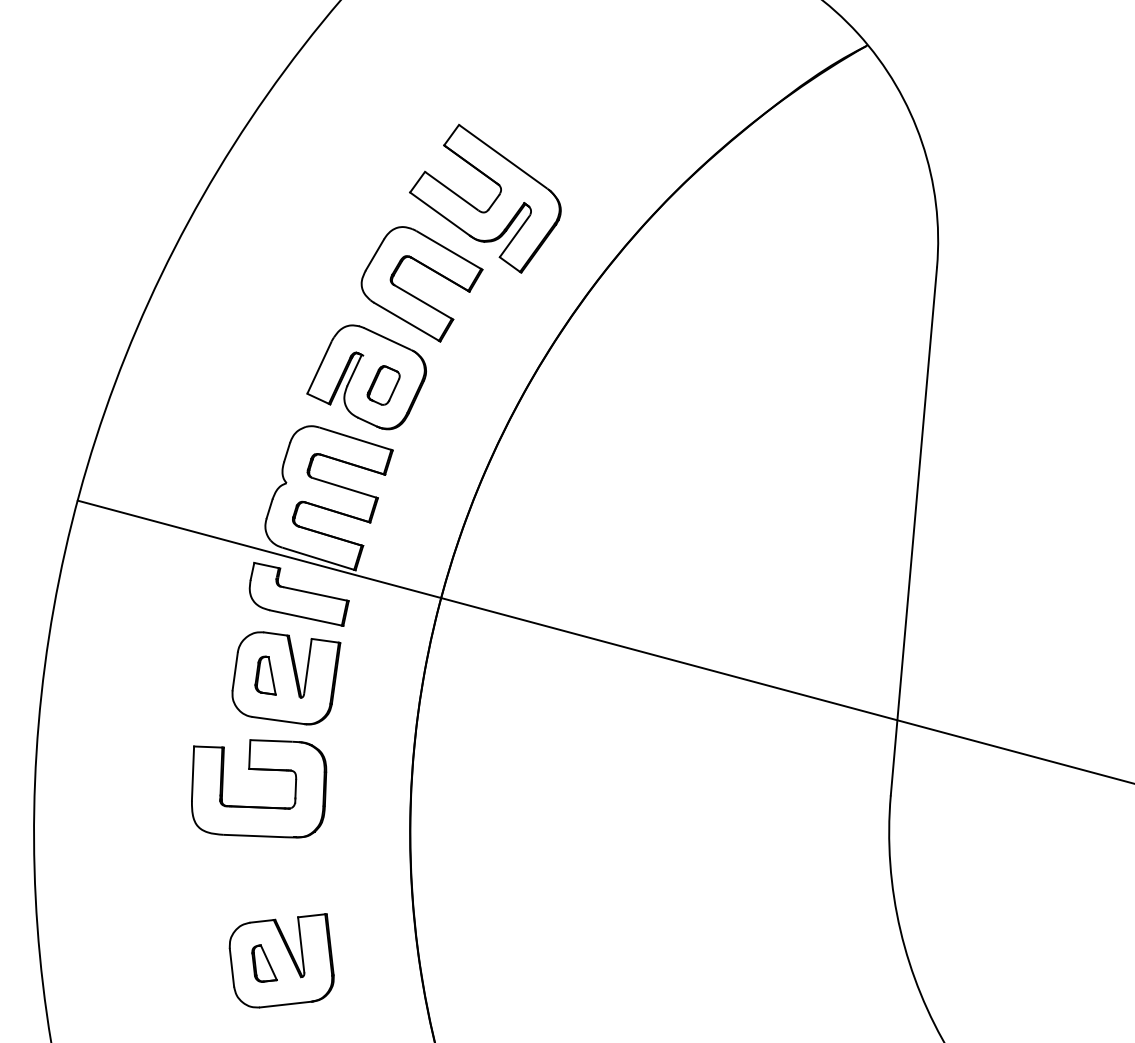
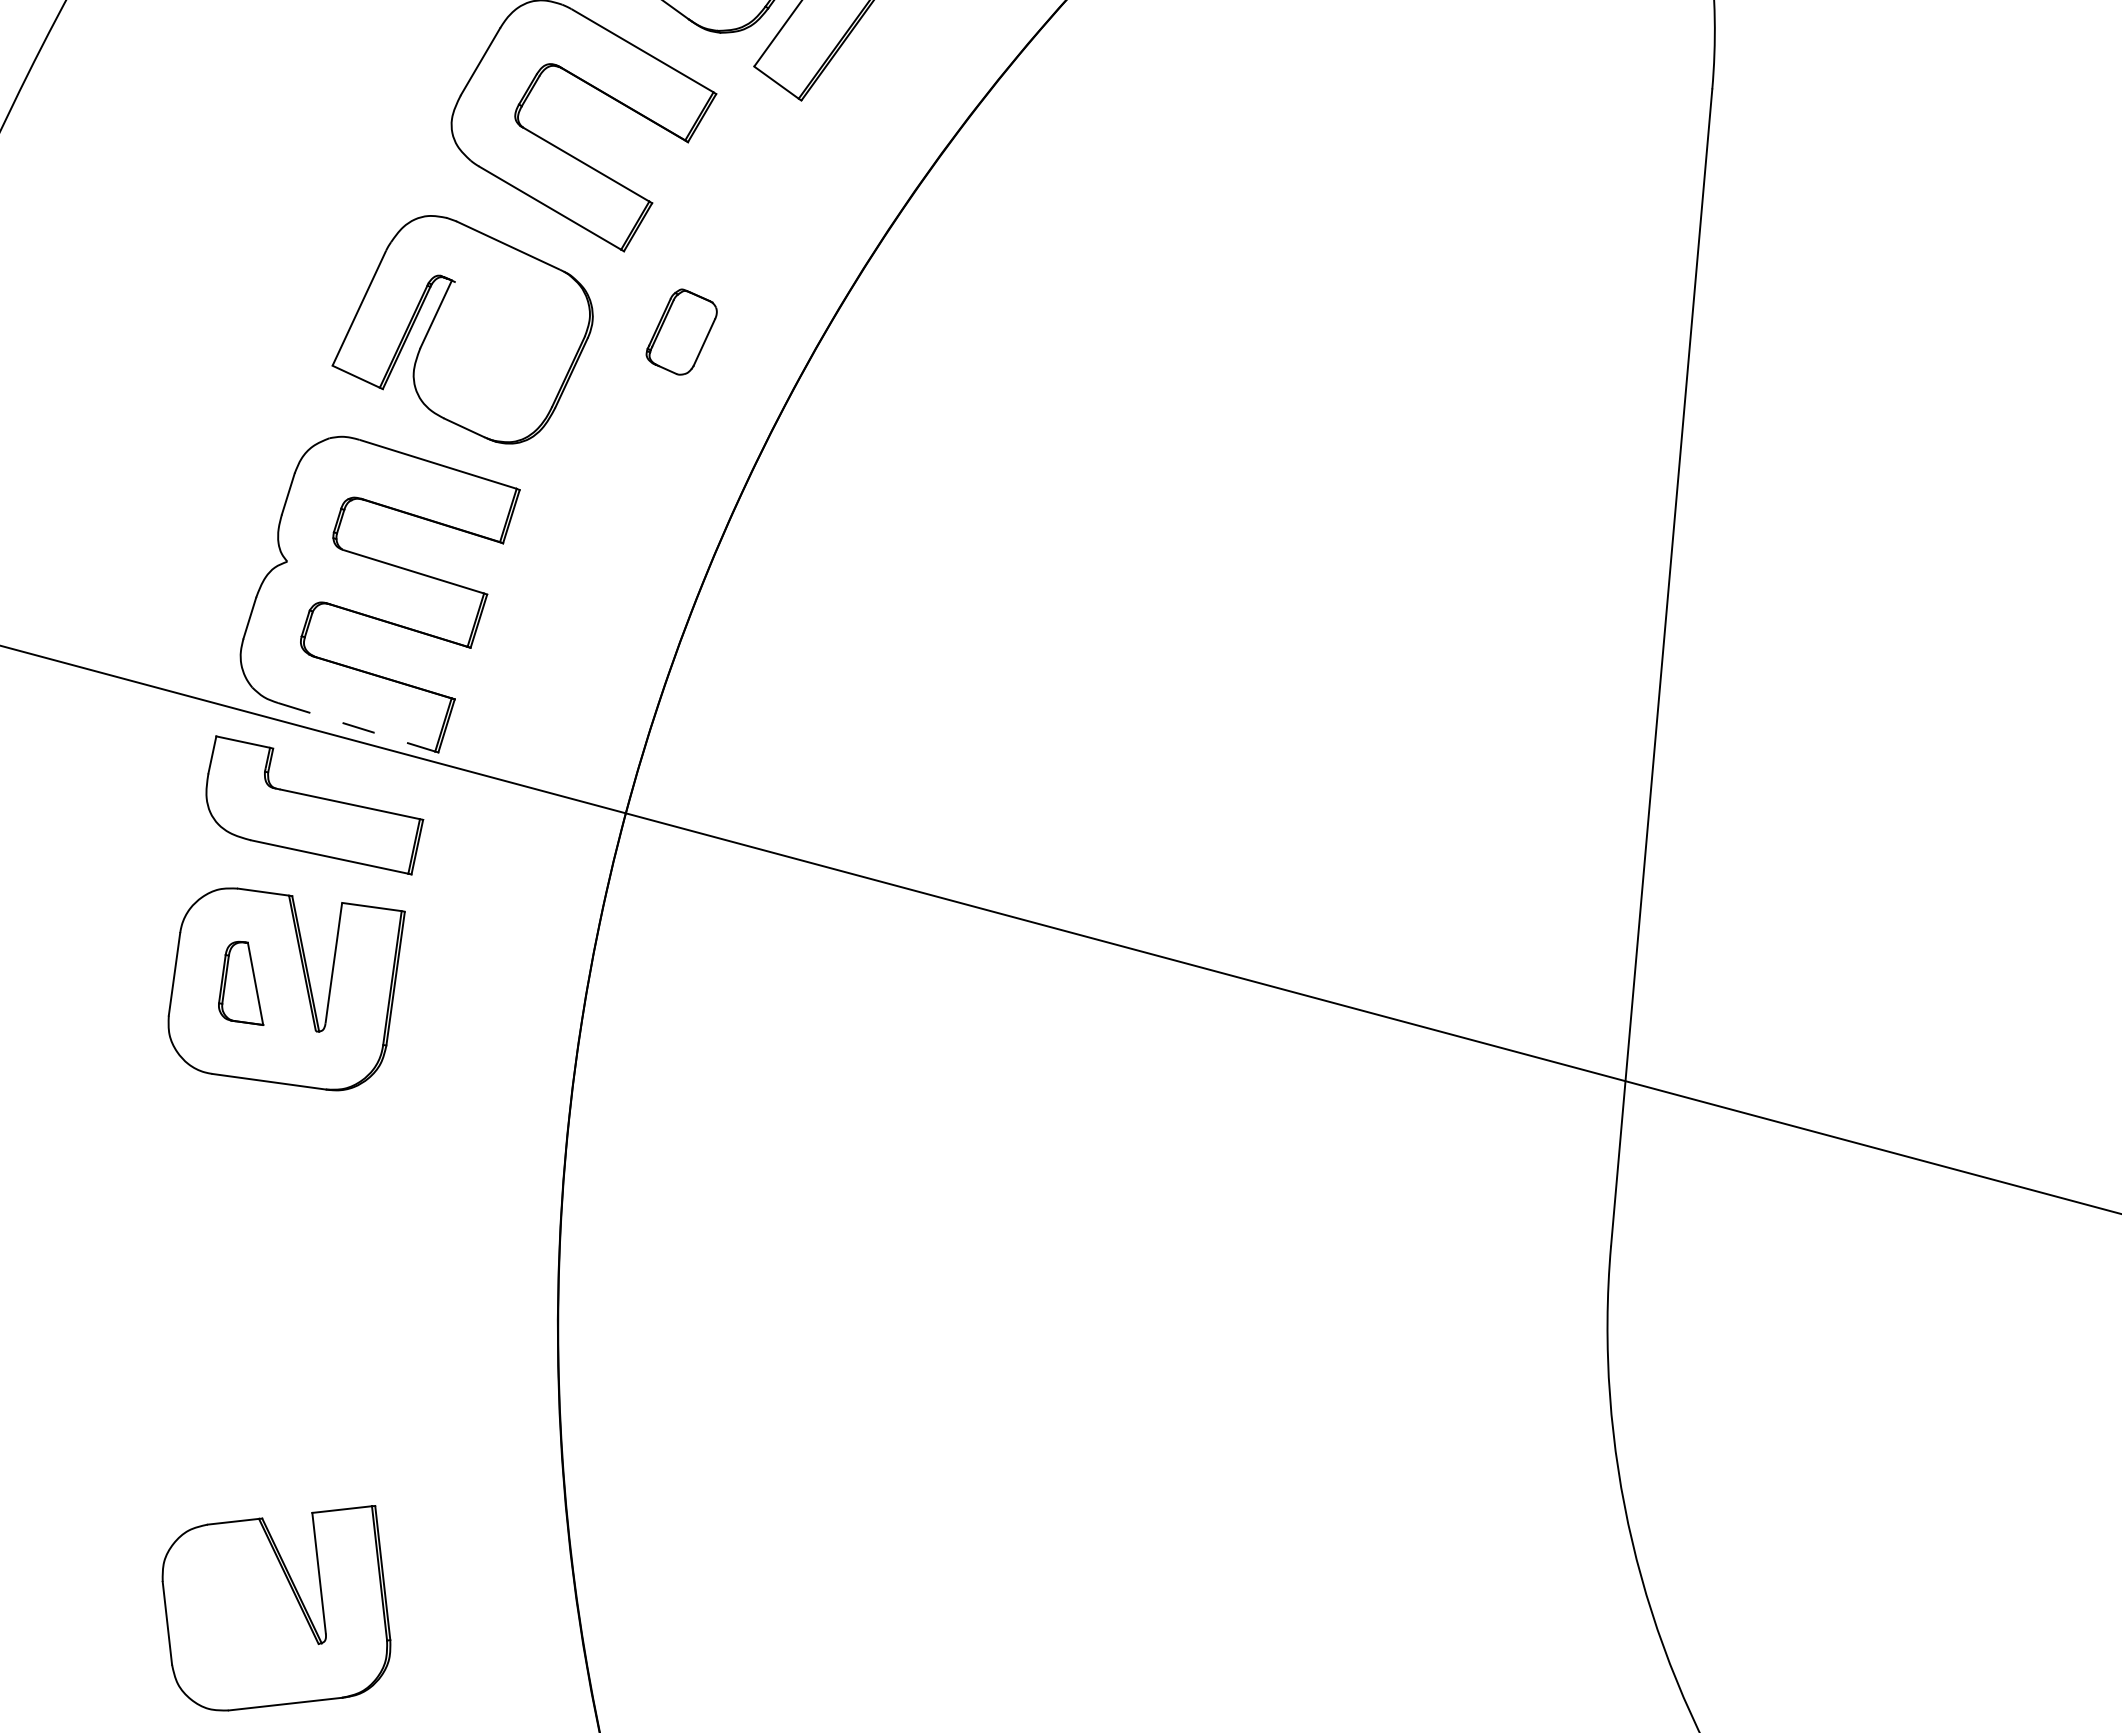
part: (383, 385) -> (681, 332), moved
line: (318, 558) -> (357, 726), solid -> dashed
part: (259, 770) -> (227, 1191), removed
part: (264, 963) -> (238, 1614), removed

